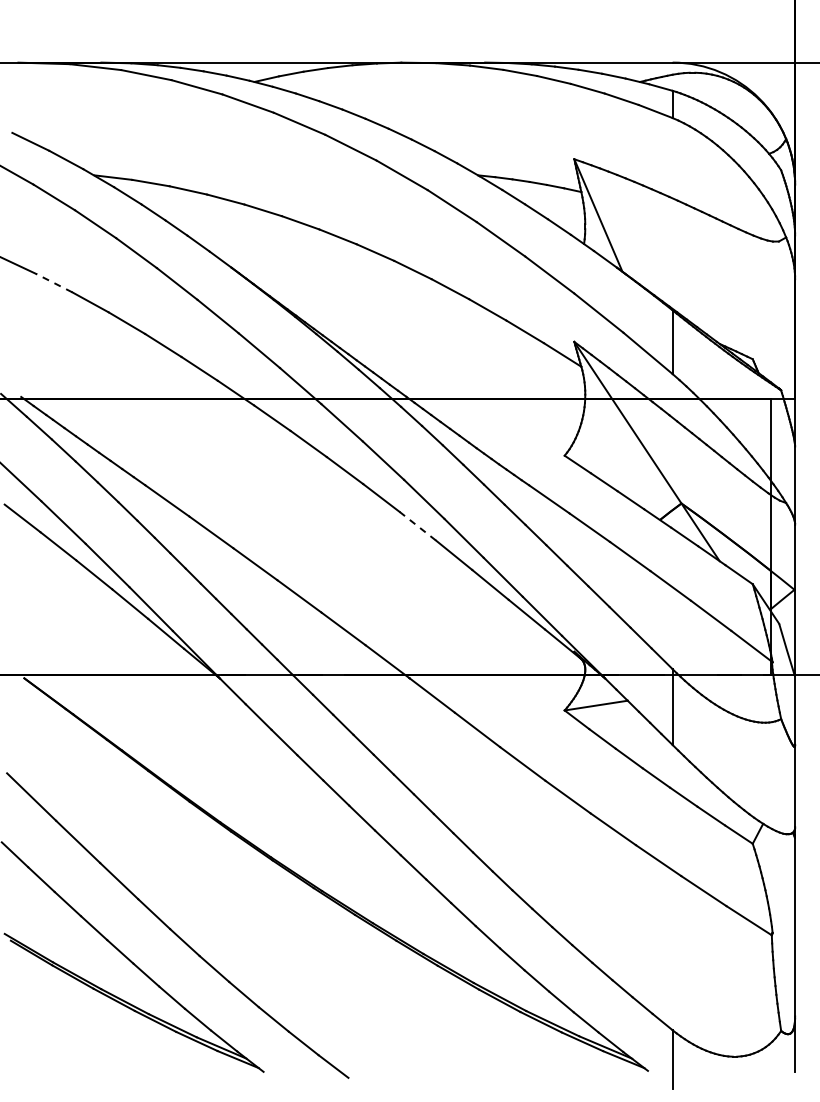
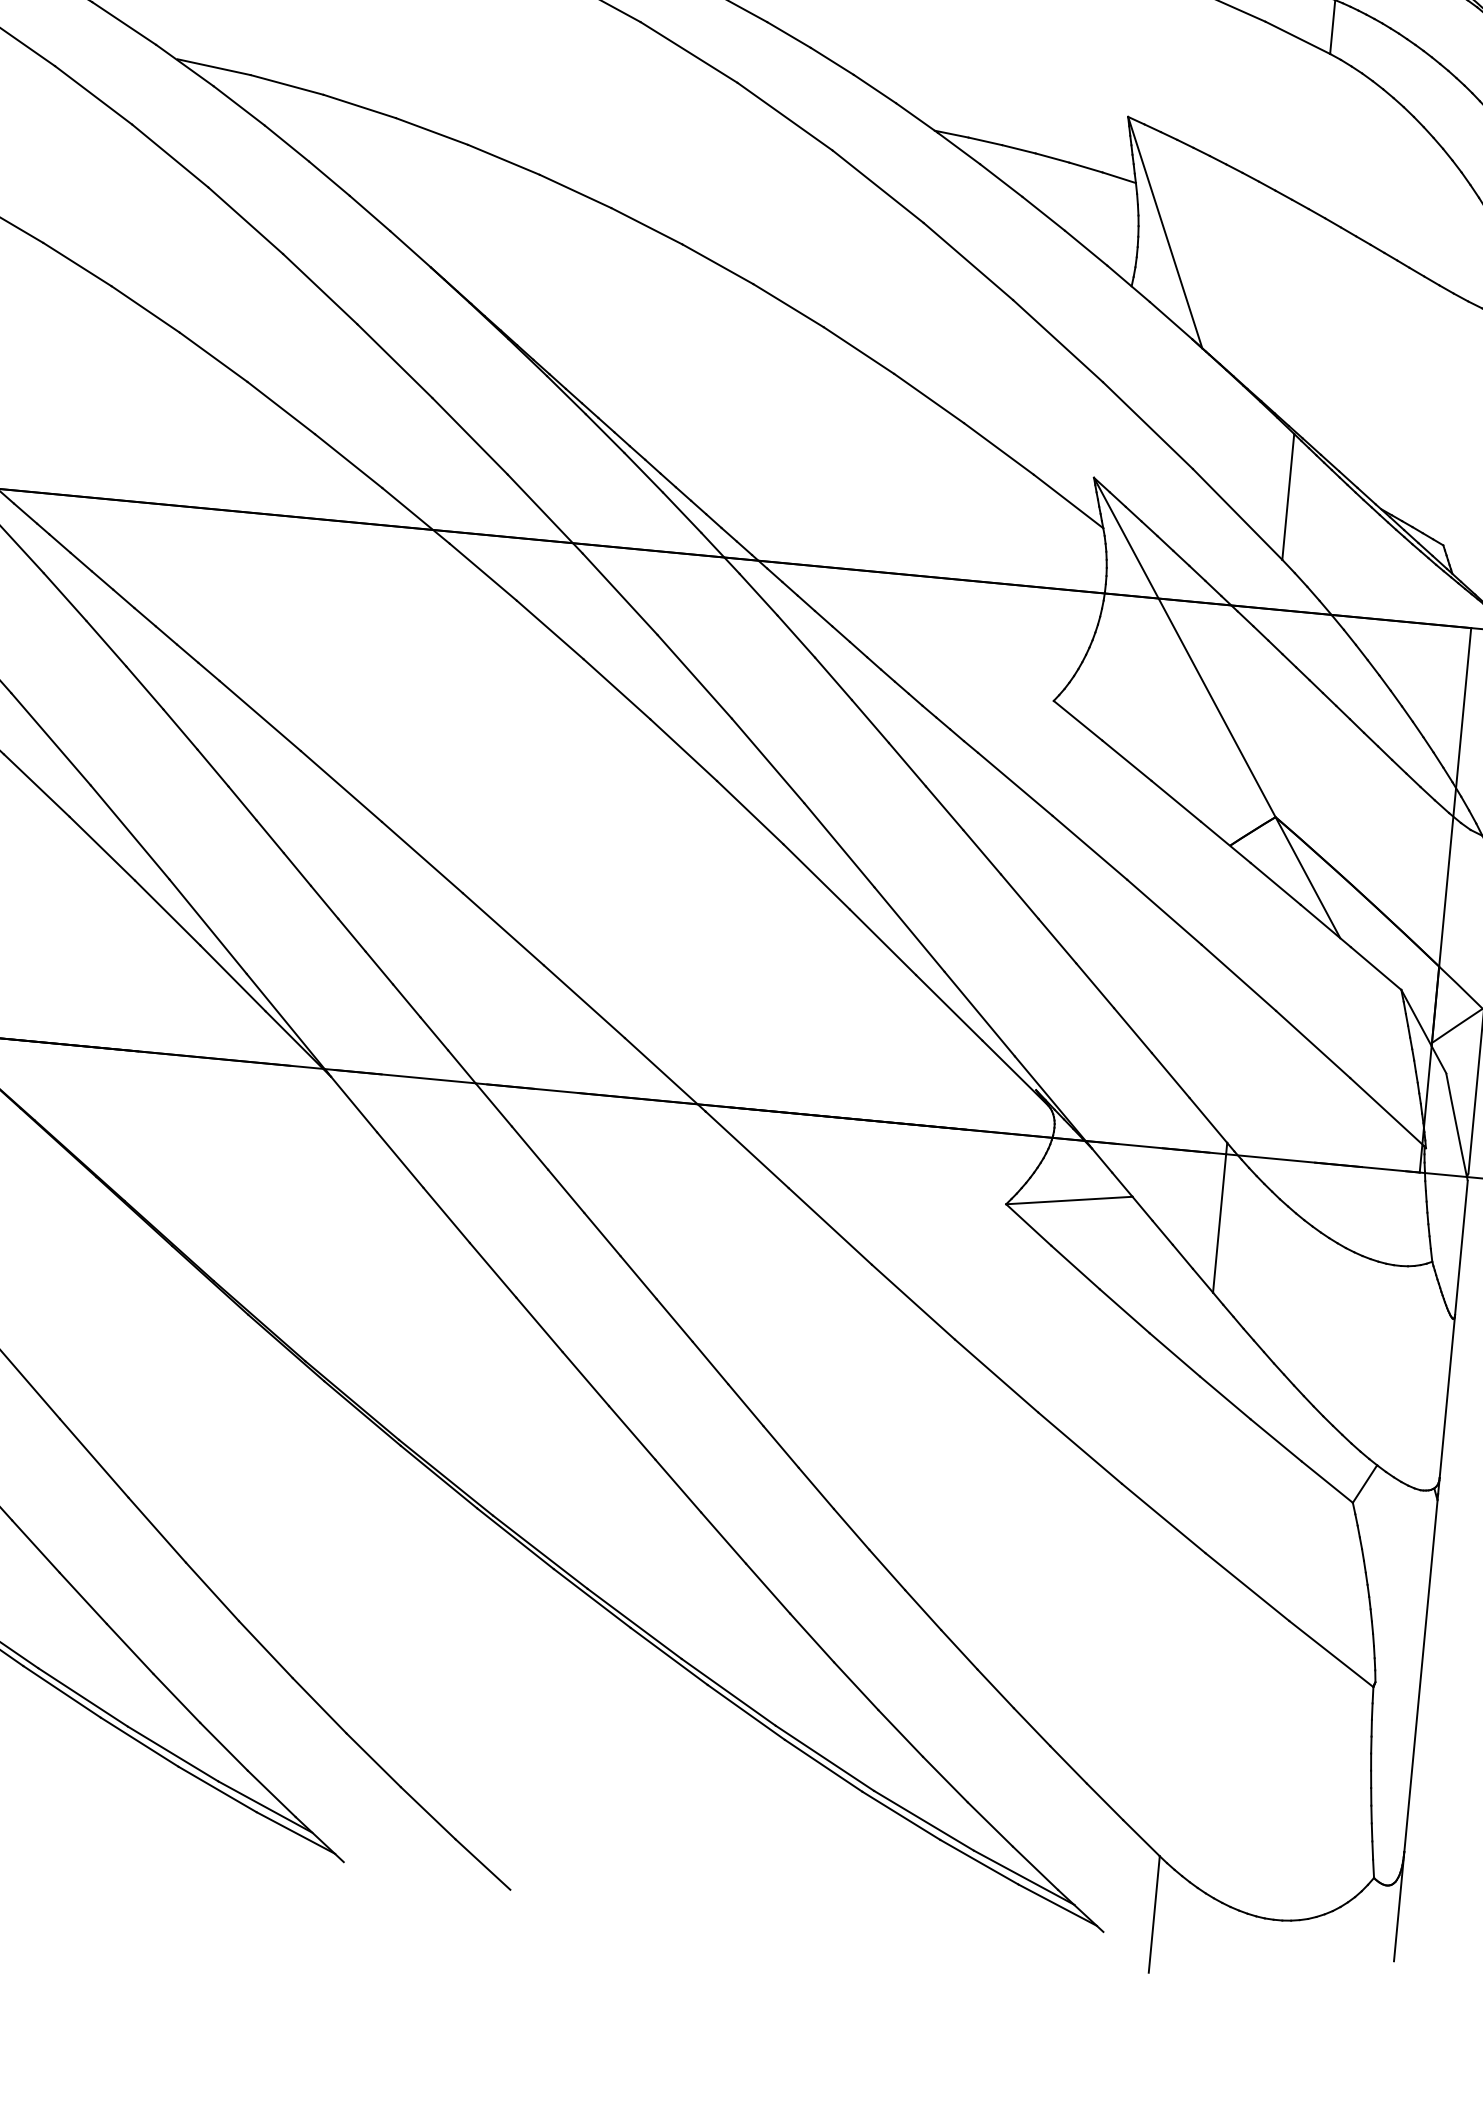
line: (53, 282) -> (76, 263), dashed -> solid
line: (417, 525) -> (749, 811), dashed -> solid

